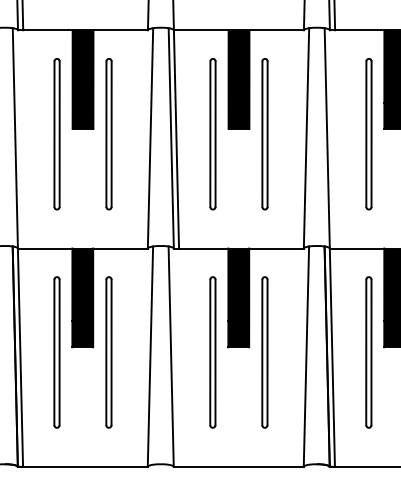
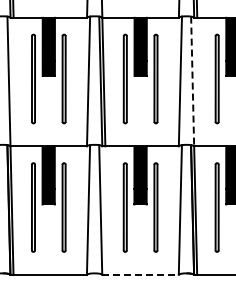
line: (327, 138) -> (192, 81), solid -> dashed
line: (240, 466) -> (141, 274), solid -> dashed

